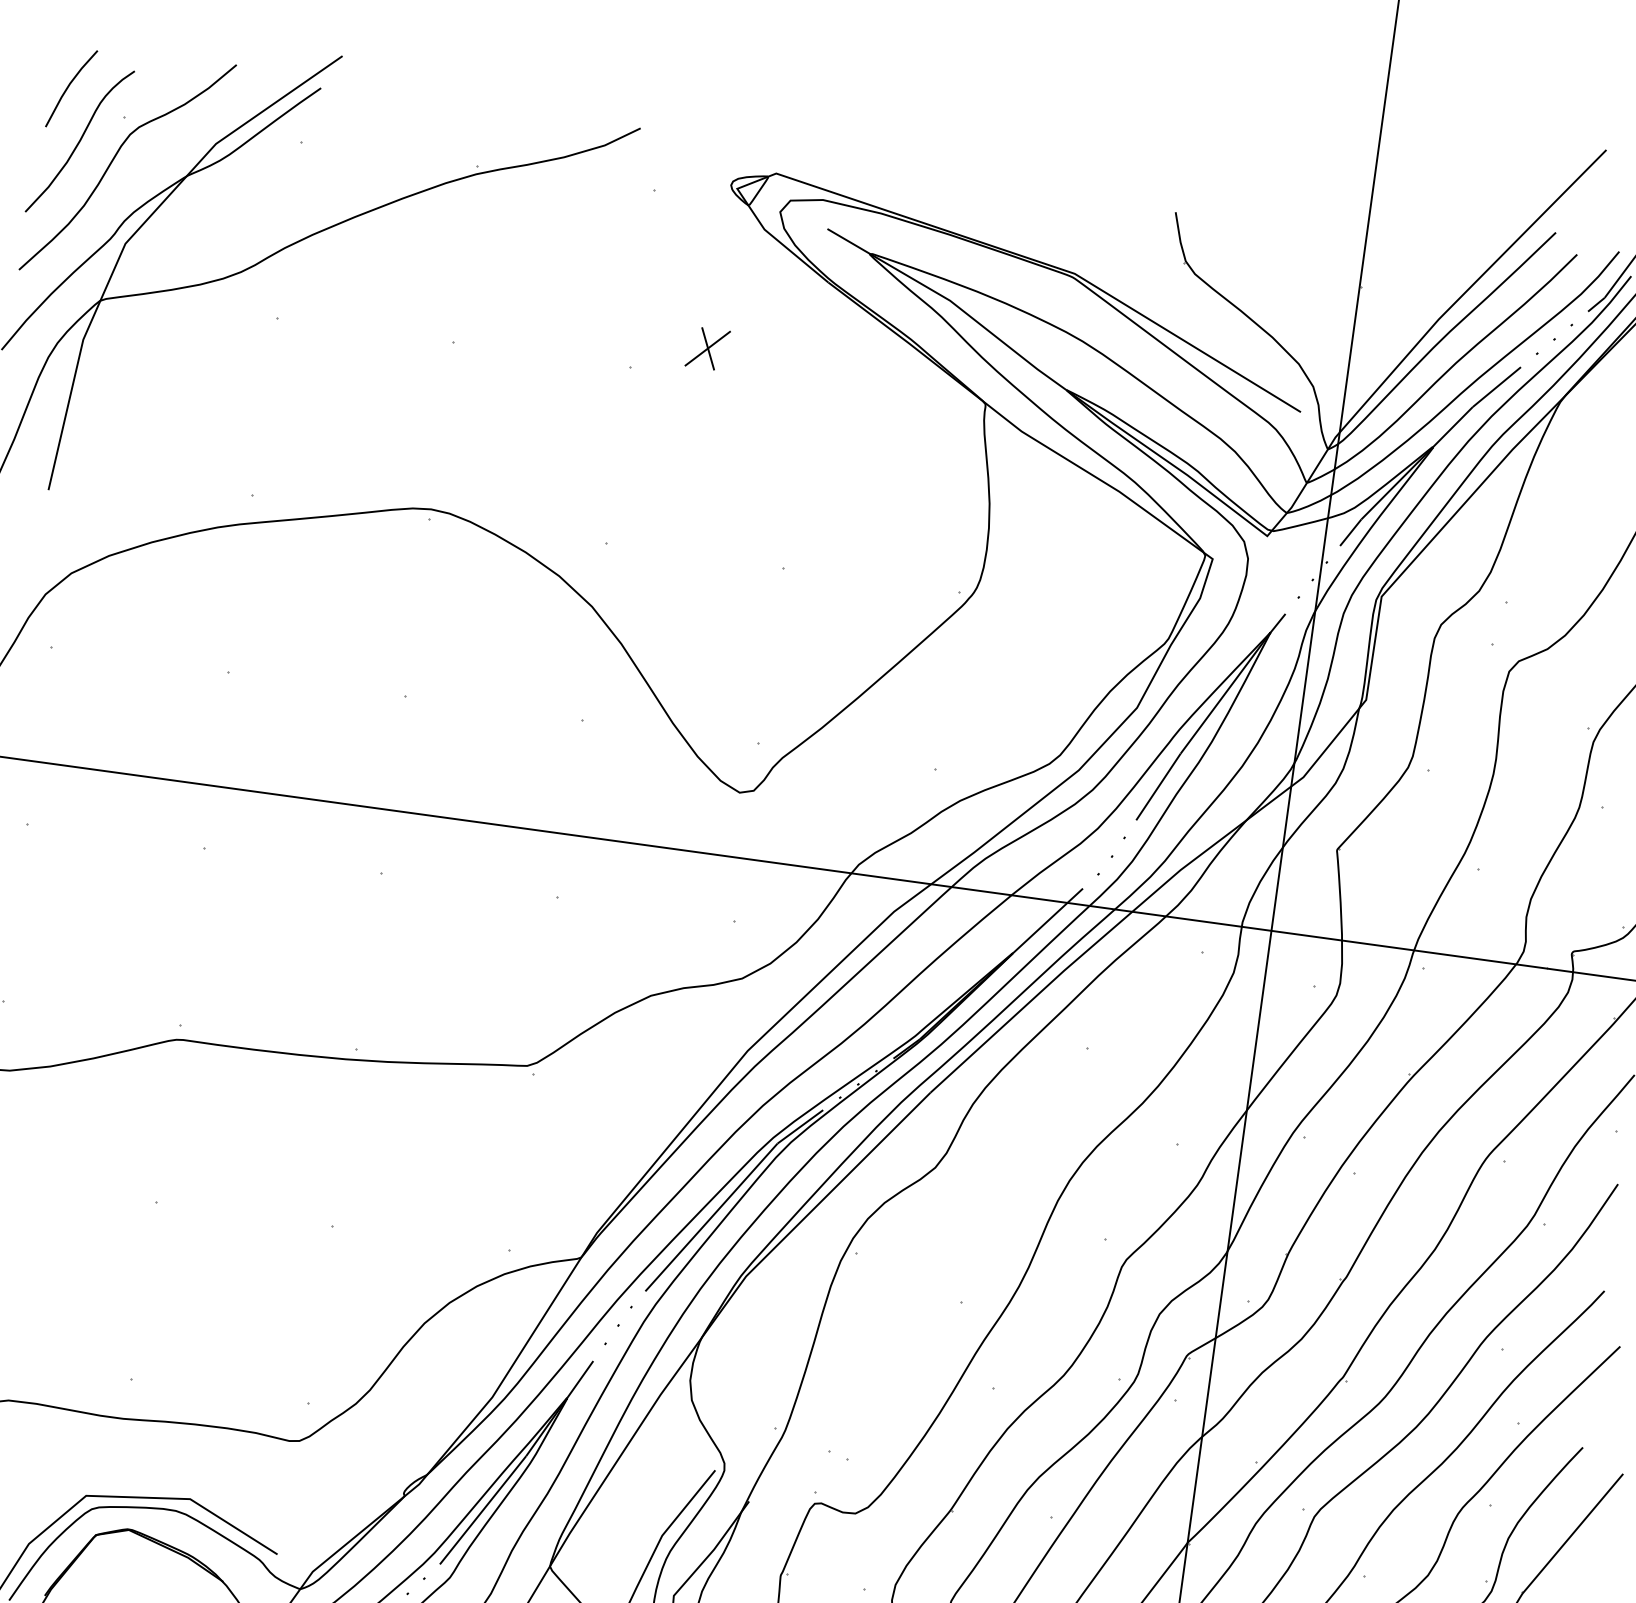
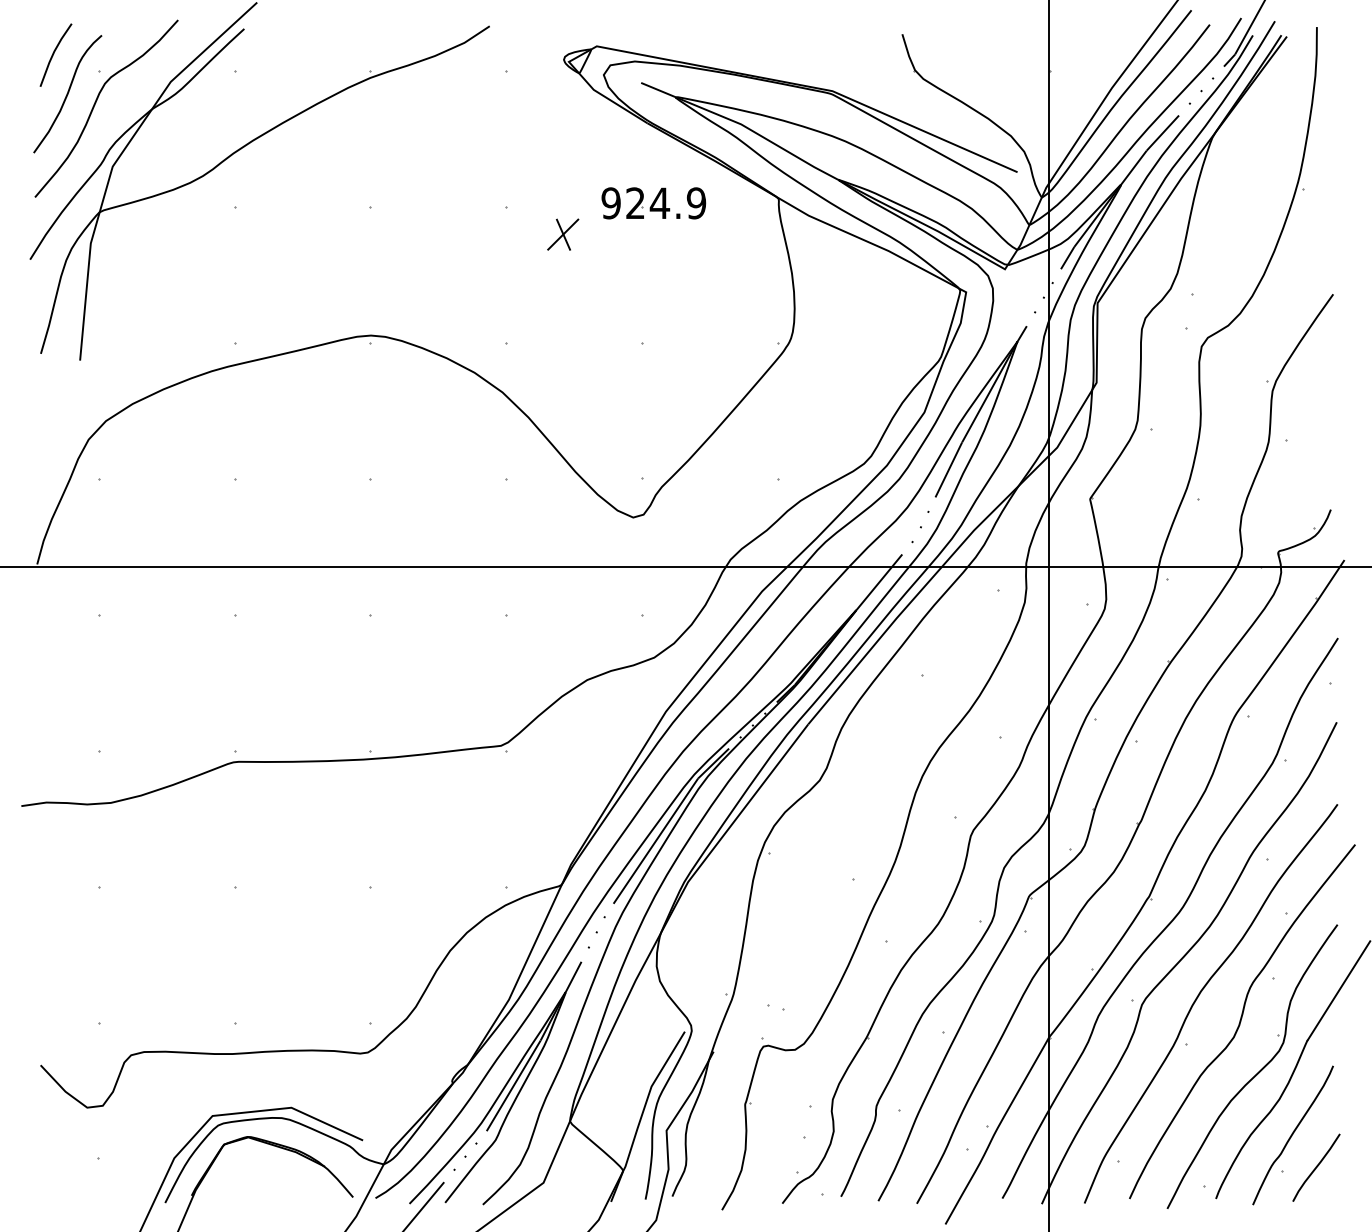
part: (708, 348) -> (563, 234), moved
part: (821, 387) -> (653, 203), added

